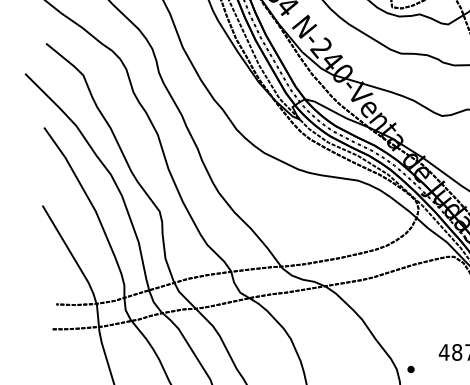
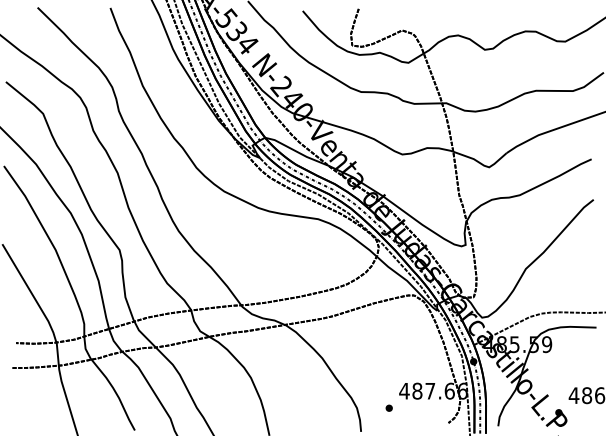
part: (410, 368) -> (388, 407), moved

